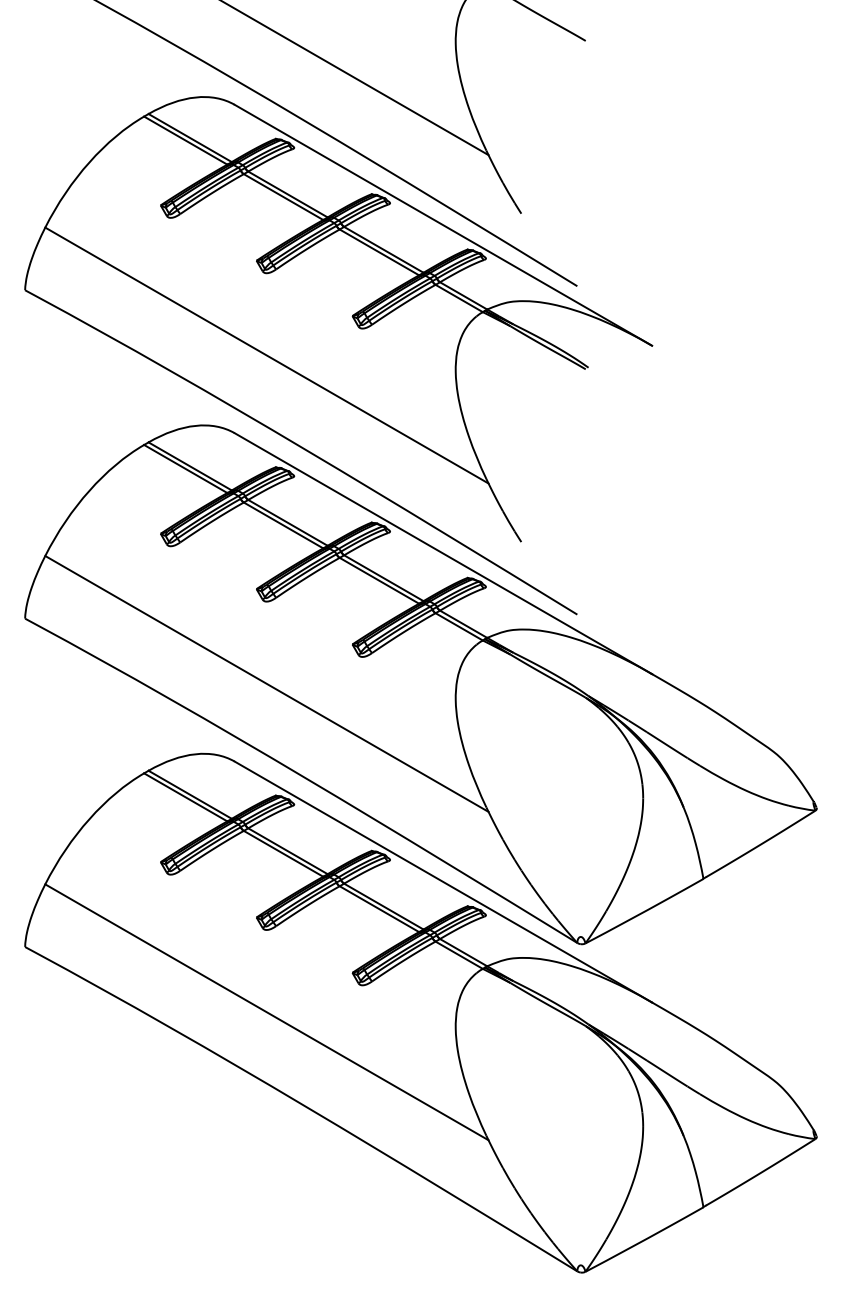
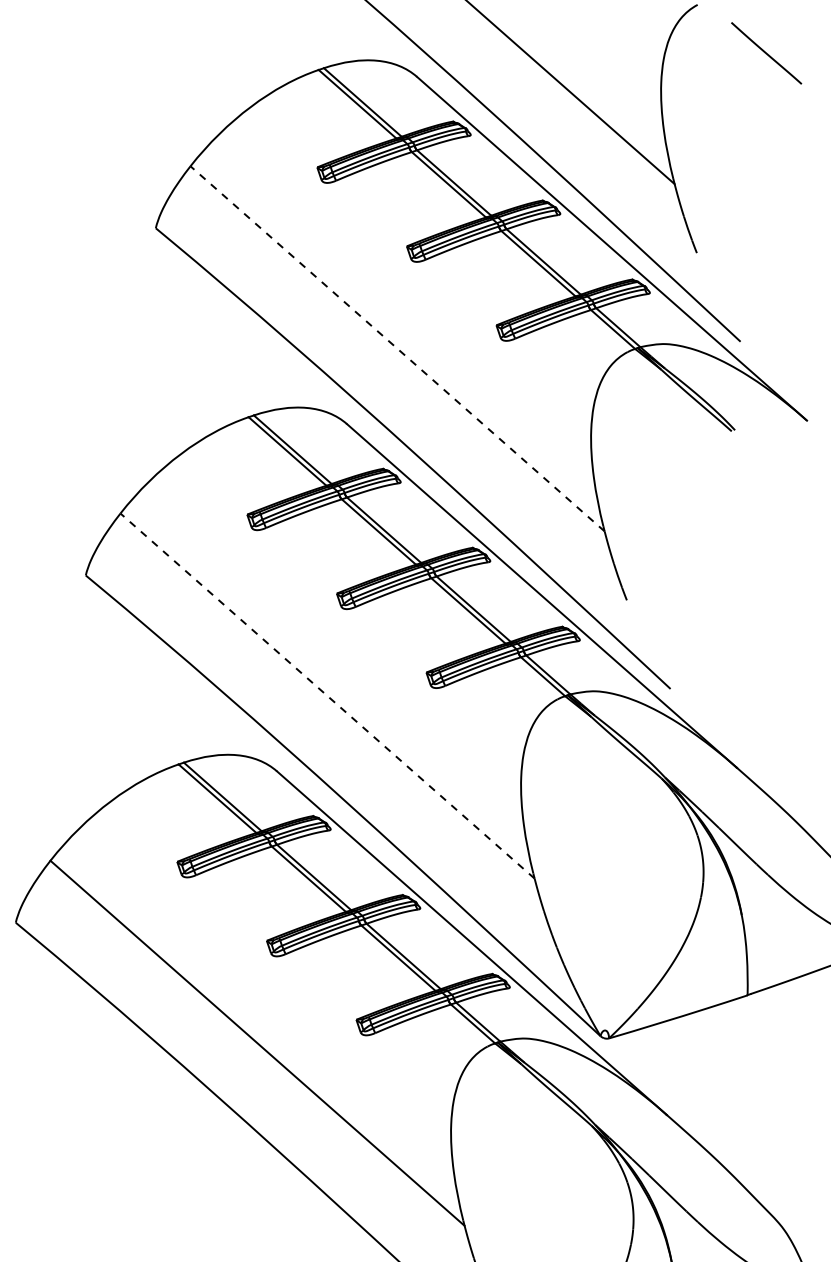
line: (266, 355) -> (397, 348), solid -> dashed
line: (266, 683) -> (327, 695), solid -> dashed

